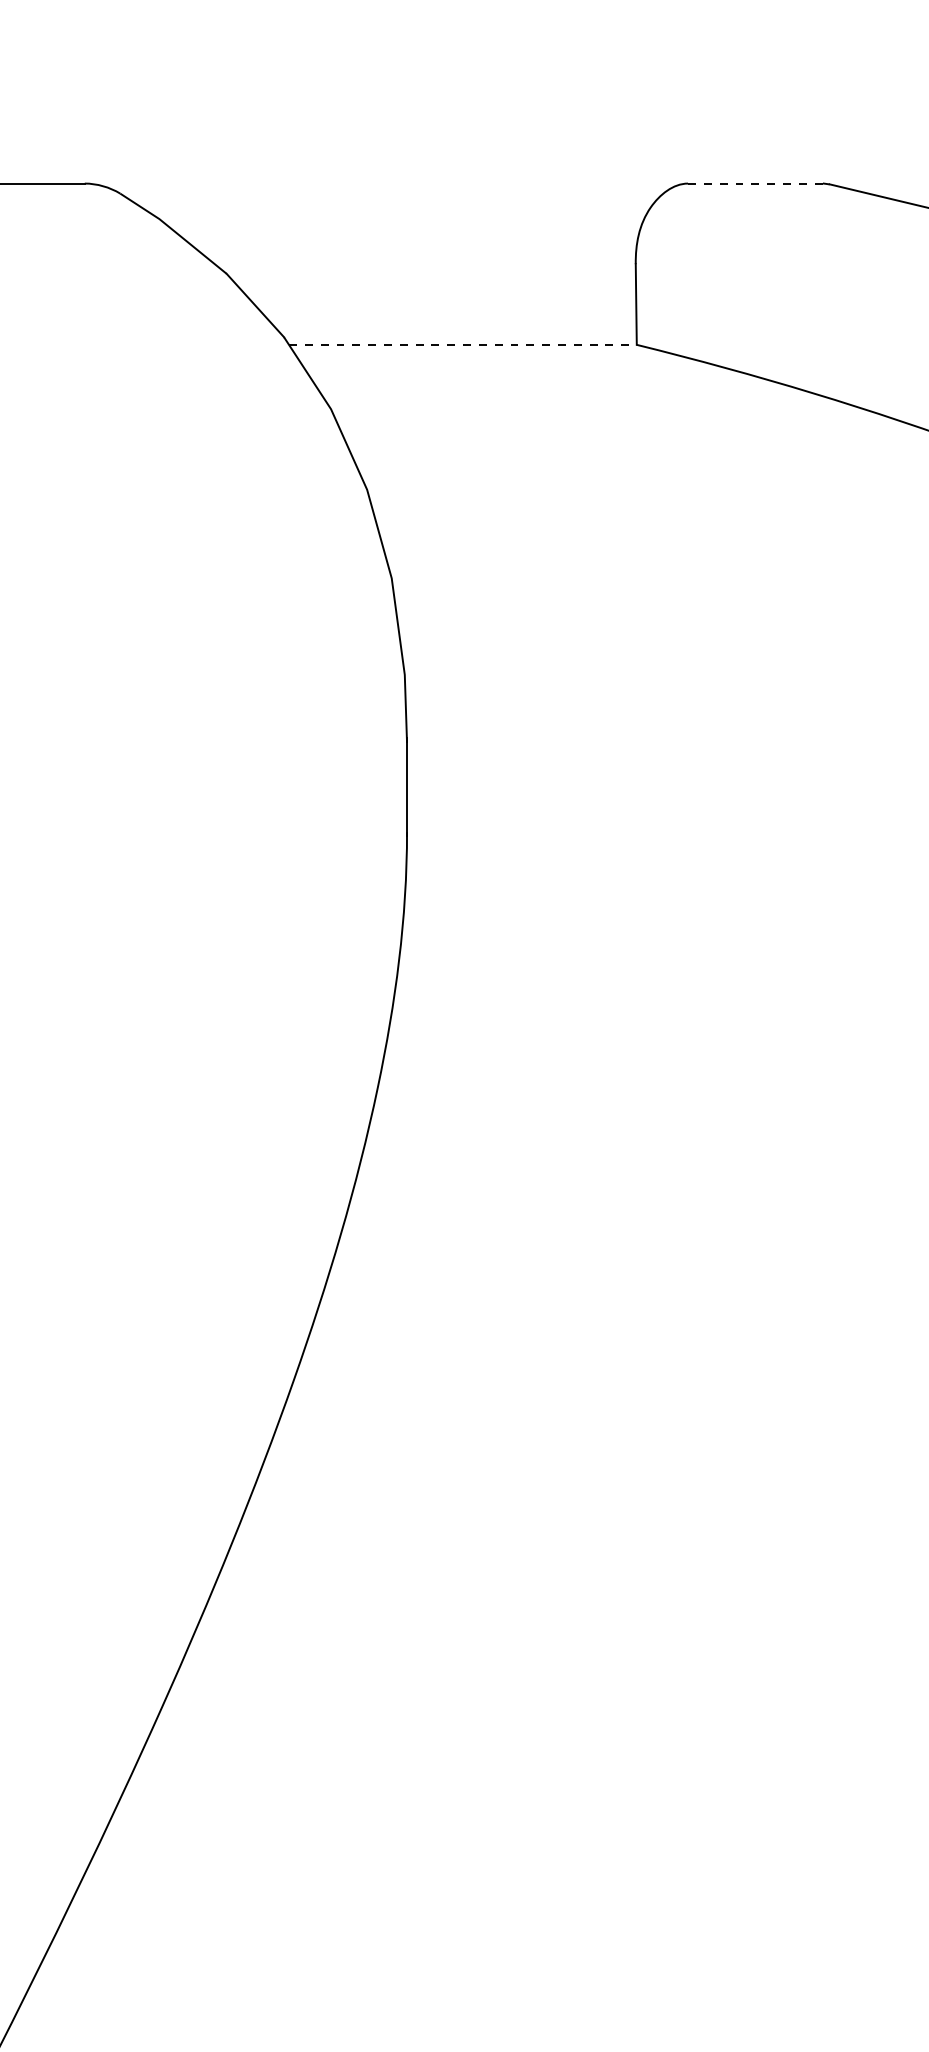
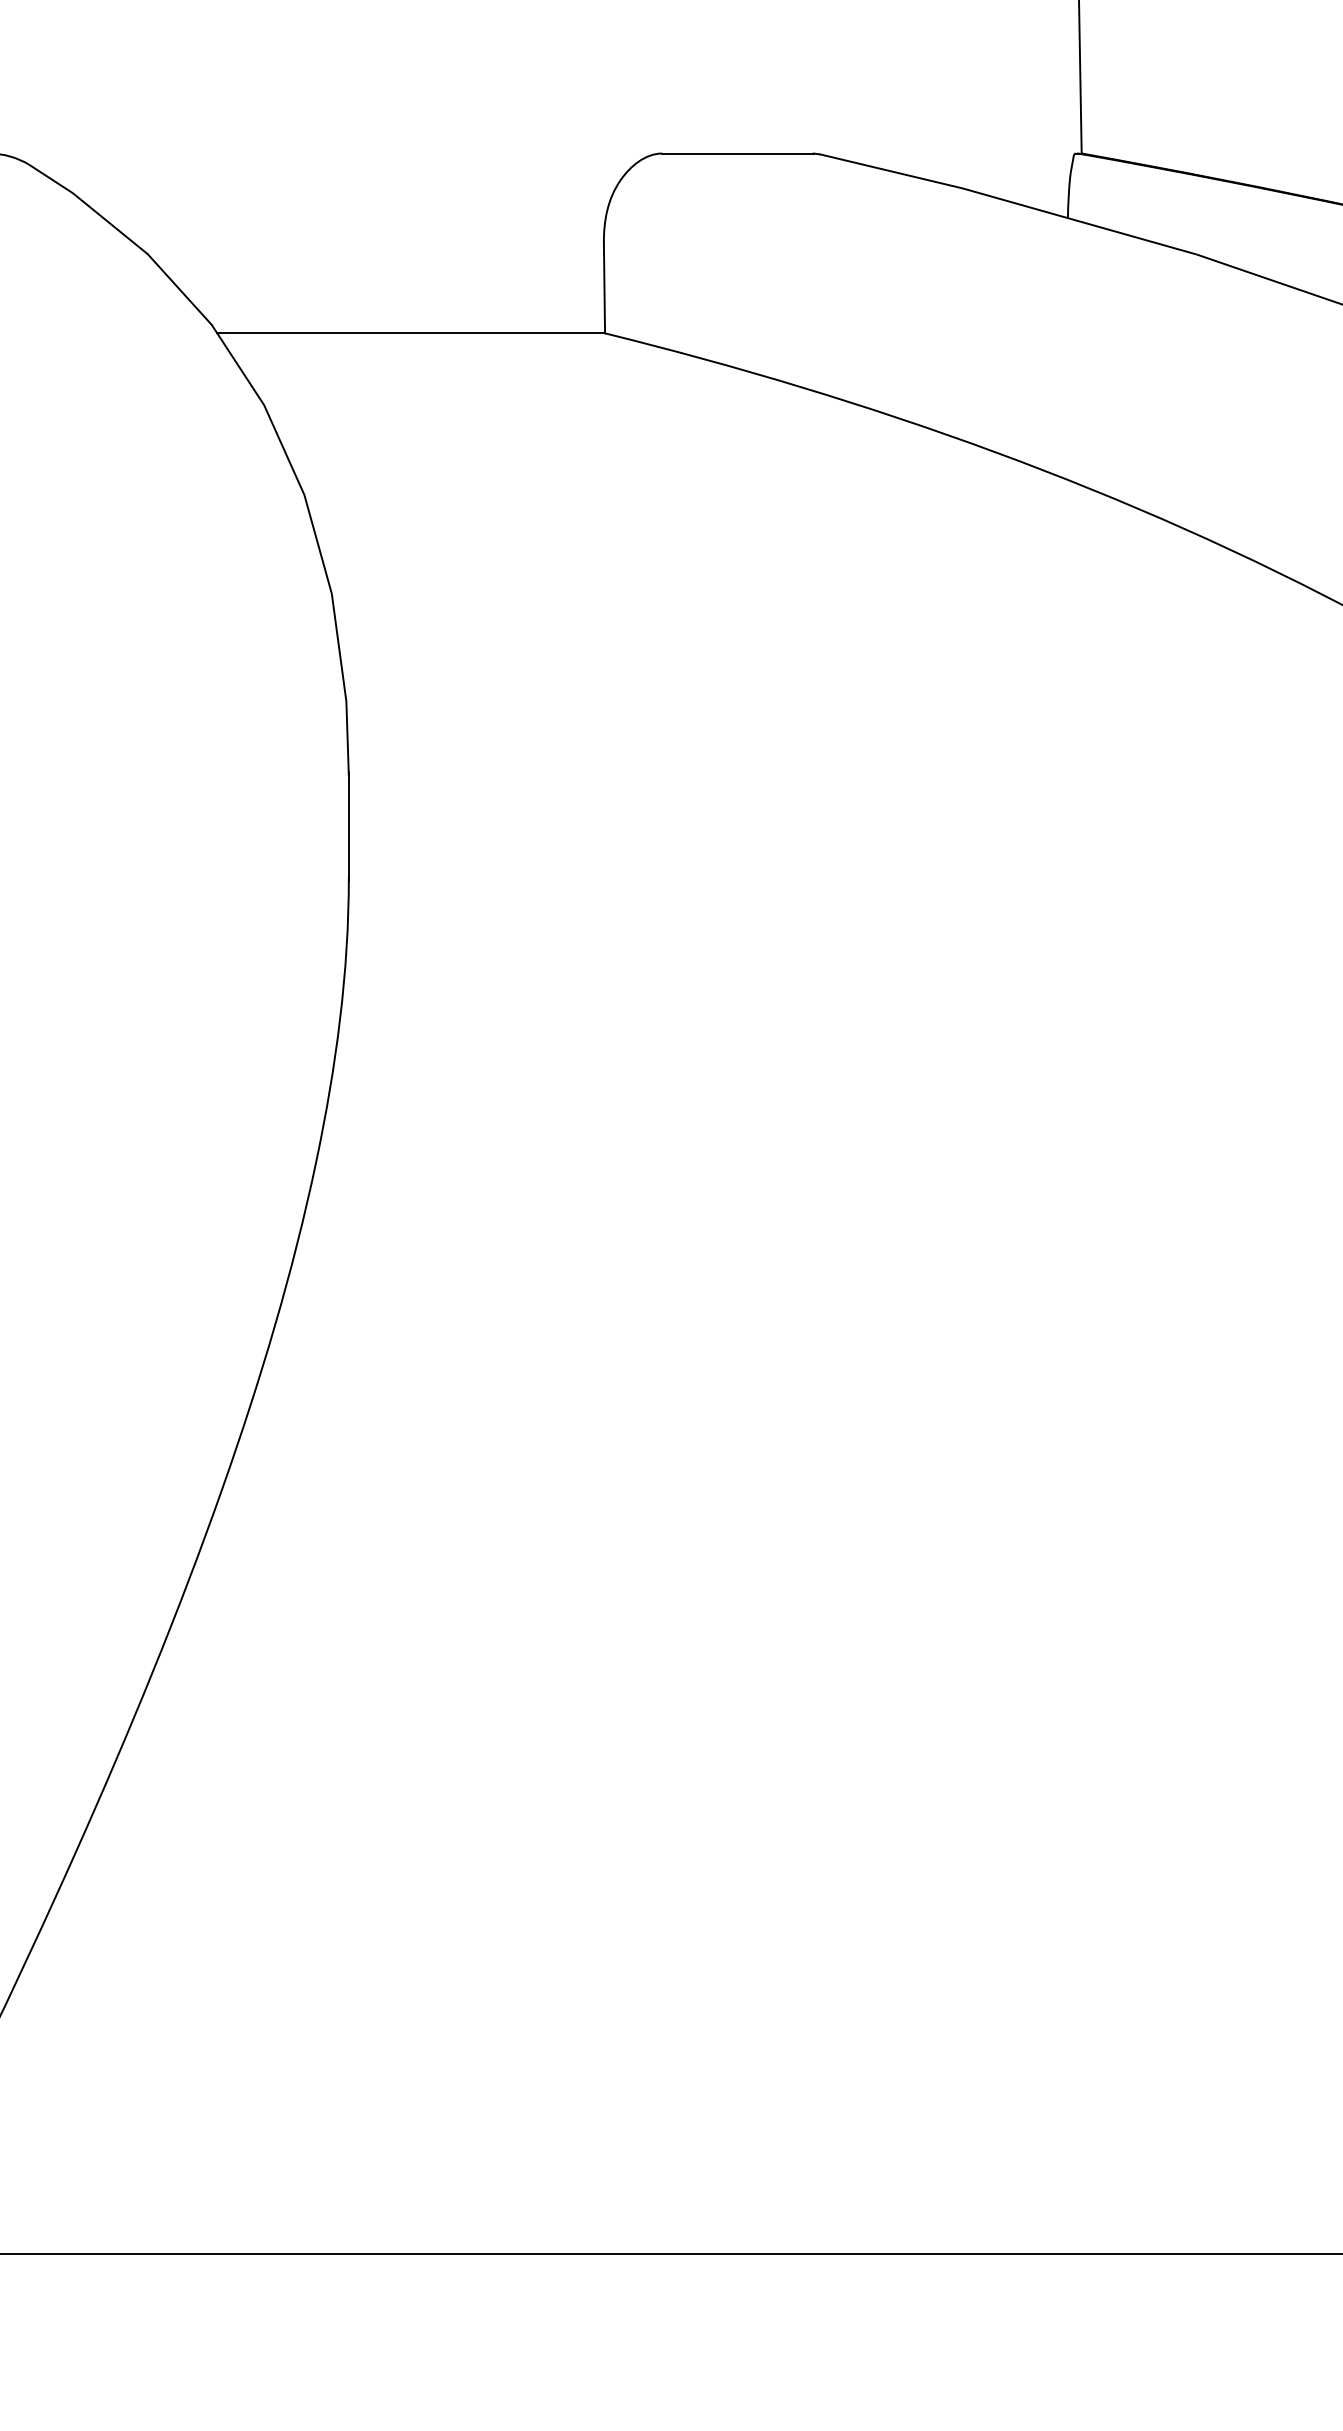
line: (755, 183) -> (737, 153), dashed -> solid
line: (463, 344) -> (411, 333), dashed -> solid

